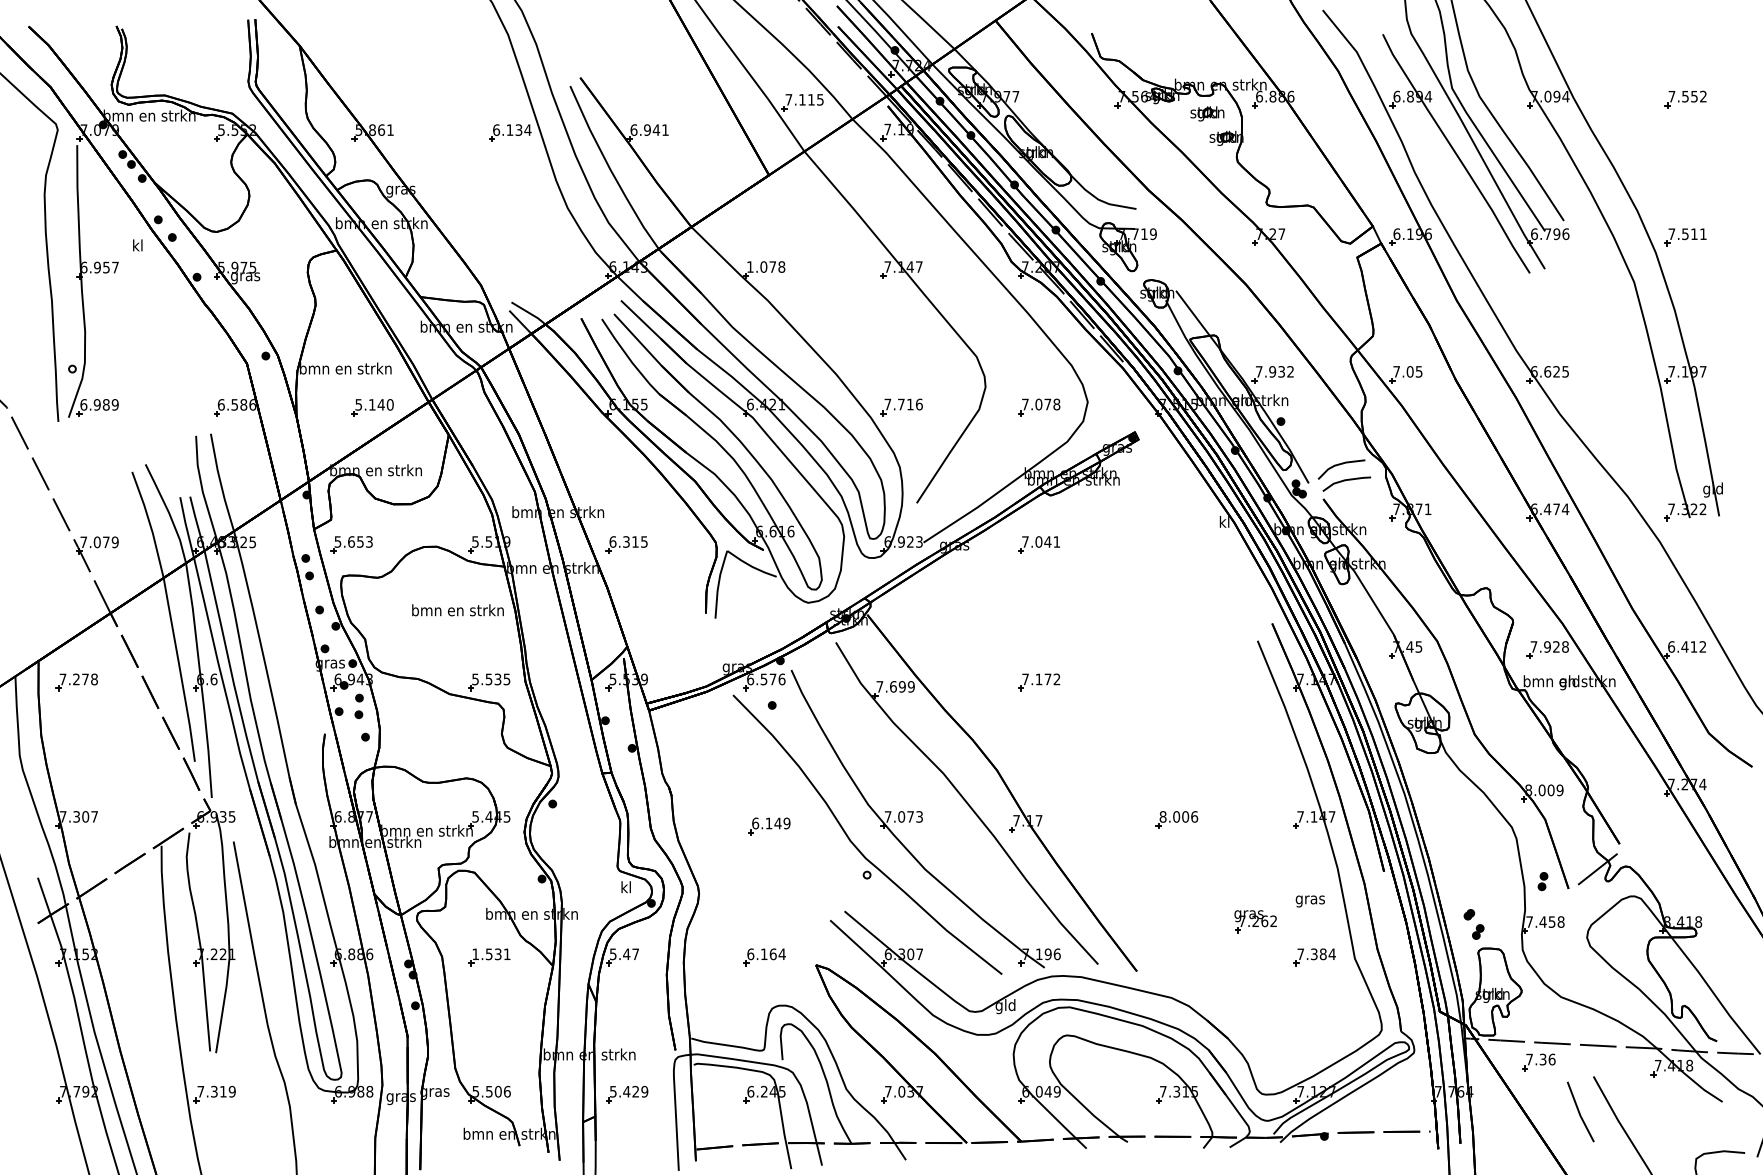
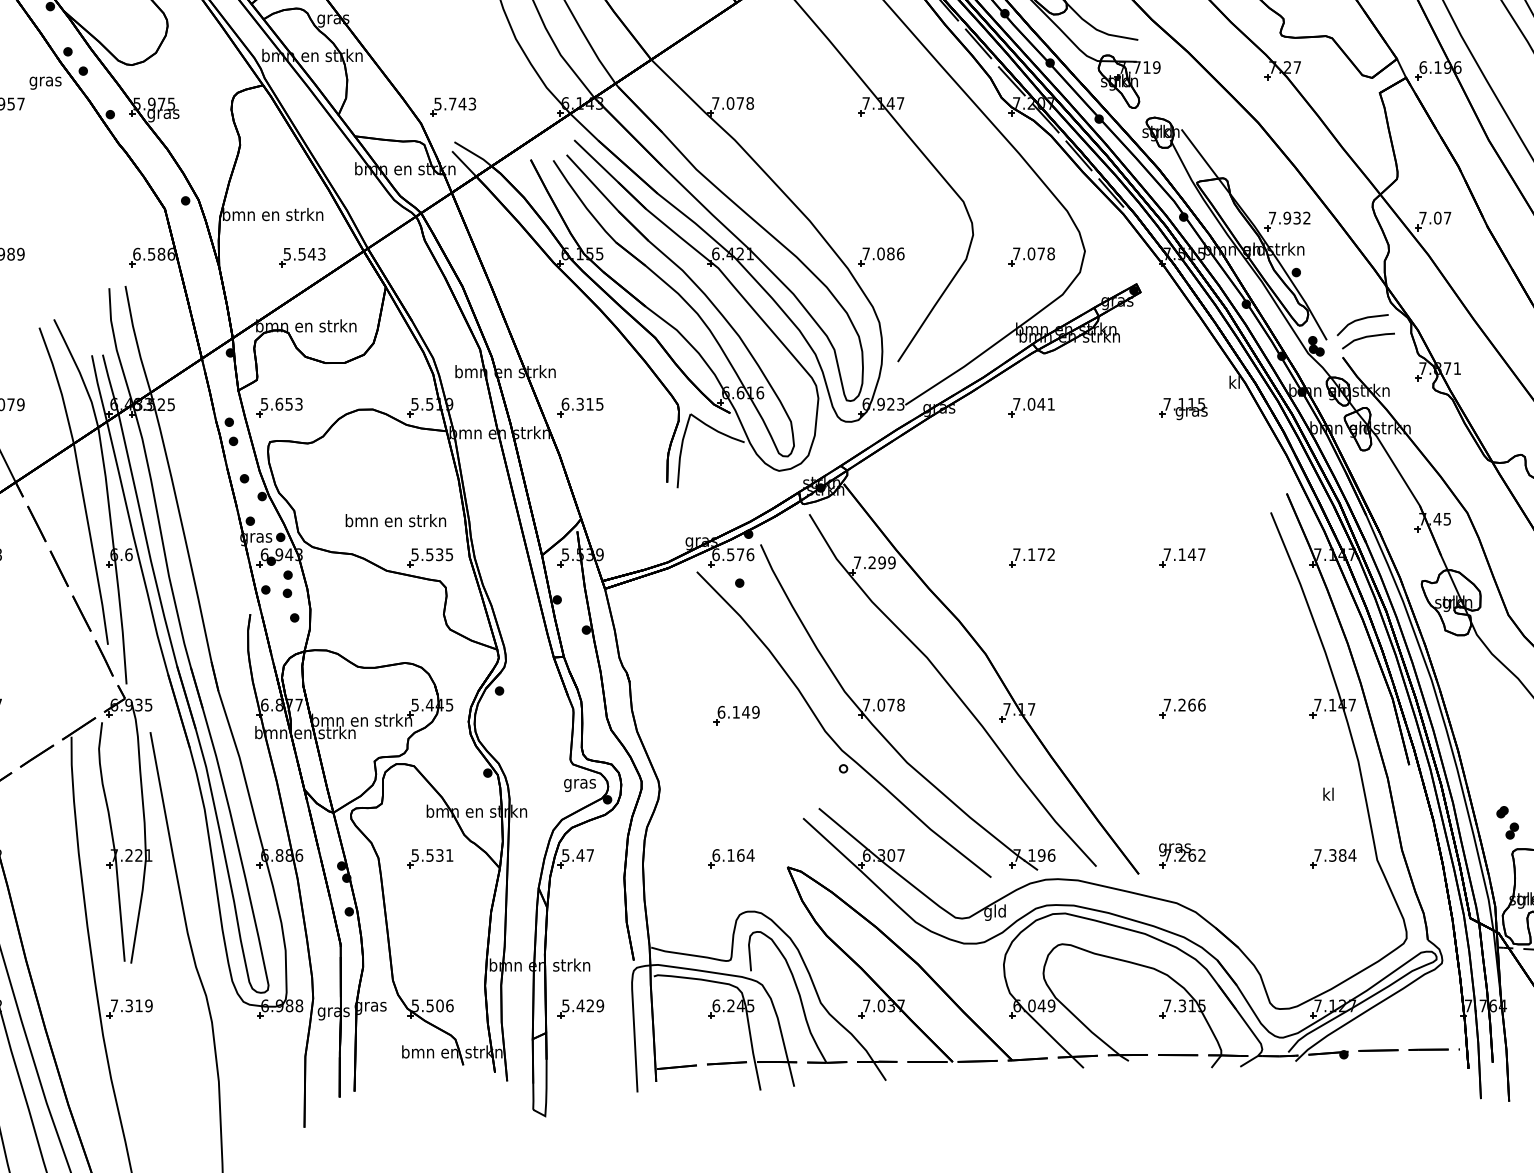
text: (137, 246) -> (45, 80), kl -> gras
text: (750, 266) -> (715, 102), 1.078 -> 7.078
part: (510, 270) -> (453, 107), added
text: (1418, 371) -> (1446, 217), 7.05 -> 7.07
text: (381, 404) -> (312, 253), 5.140 -> 5.543
text: (905, 404) -> (885, 253), 7.716 -> 7.086
part: (1177, 546) -> (1183, 409), added
text: (457, 610) -> (395, 520), moved
part: (1176, 682) -> (1182, 558), added
text: (893, 686) -> (872, 562), 7.699 -> 7.299
text: (919, 816) -> (900, 704), 7.073 -> 7.078
text: (1174, 816) -> (1179, 704), 8.006 -> 7.266
text: (625, 888) -> (579, 783), kl -> gras
text: (1309, 899) -> (1327, 795), gras -> kl
part: (1255, 921) -> (1182, 855), moved
text: (475, 954) -> (415, 855), 1.531 -> 5.531

